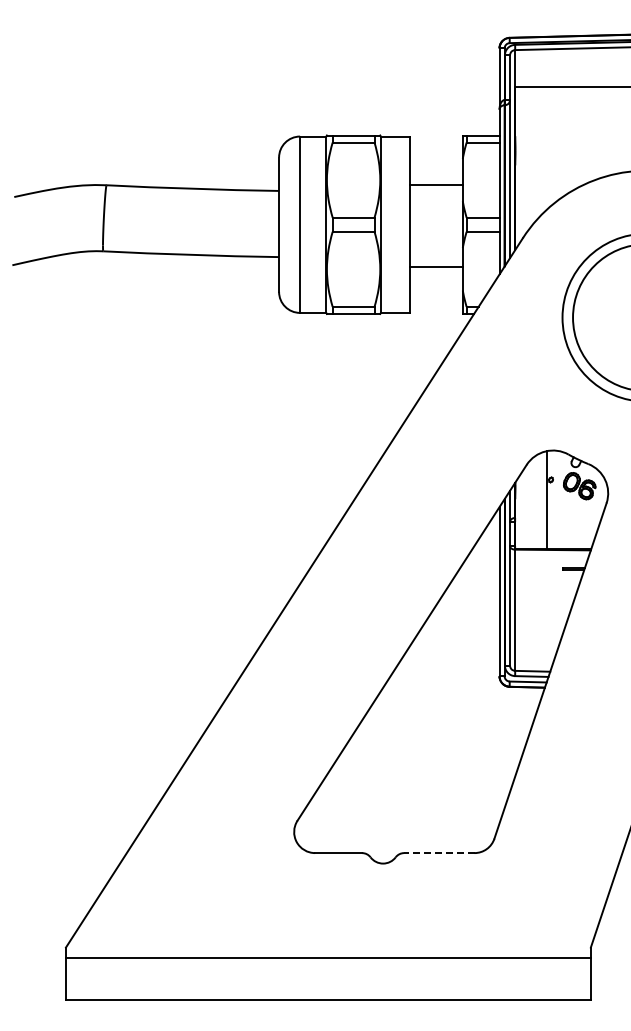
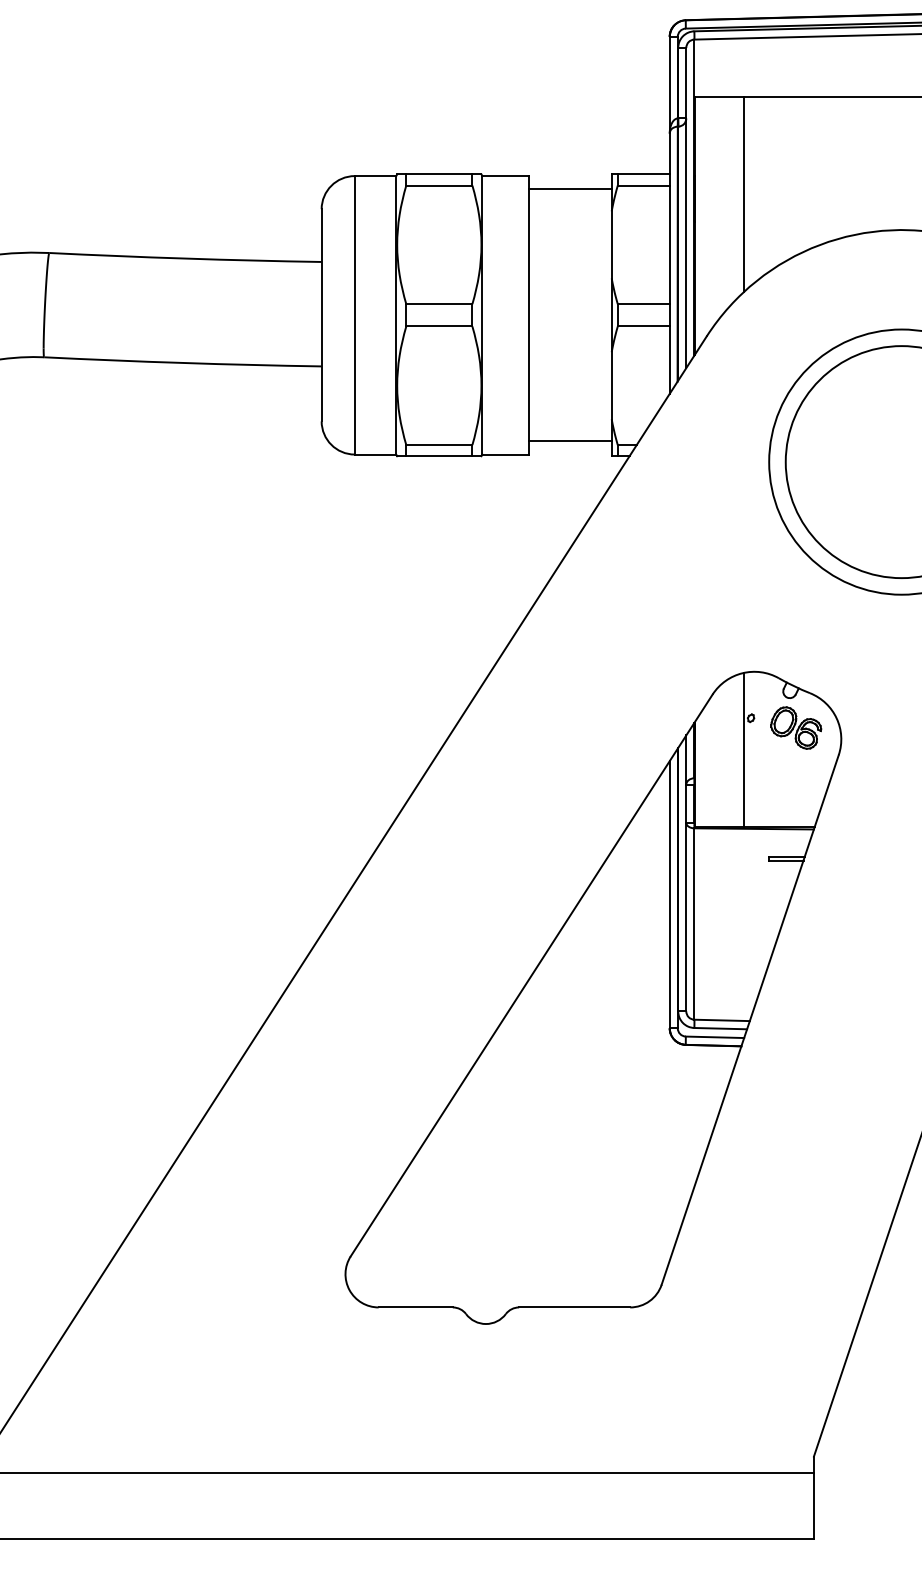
line: (546, 147) -> (743, 193), added
line: (436, 184) -> (570, 188), moved
line: (436, 266) -> (570, 441), moved
line: (438, 853) -> (573, 1308), dashed -> solid

